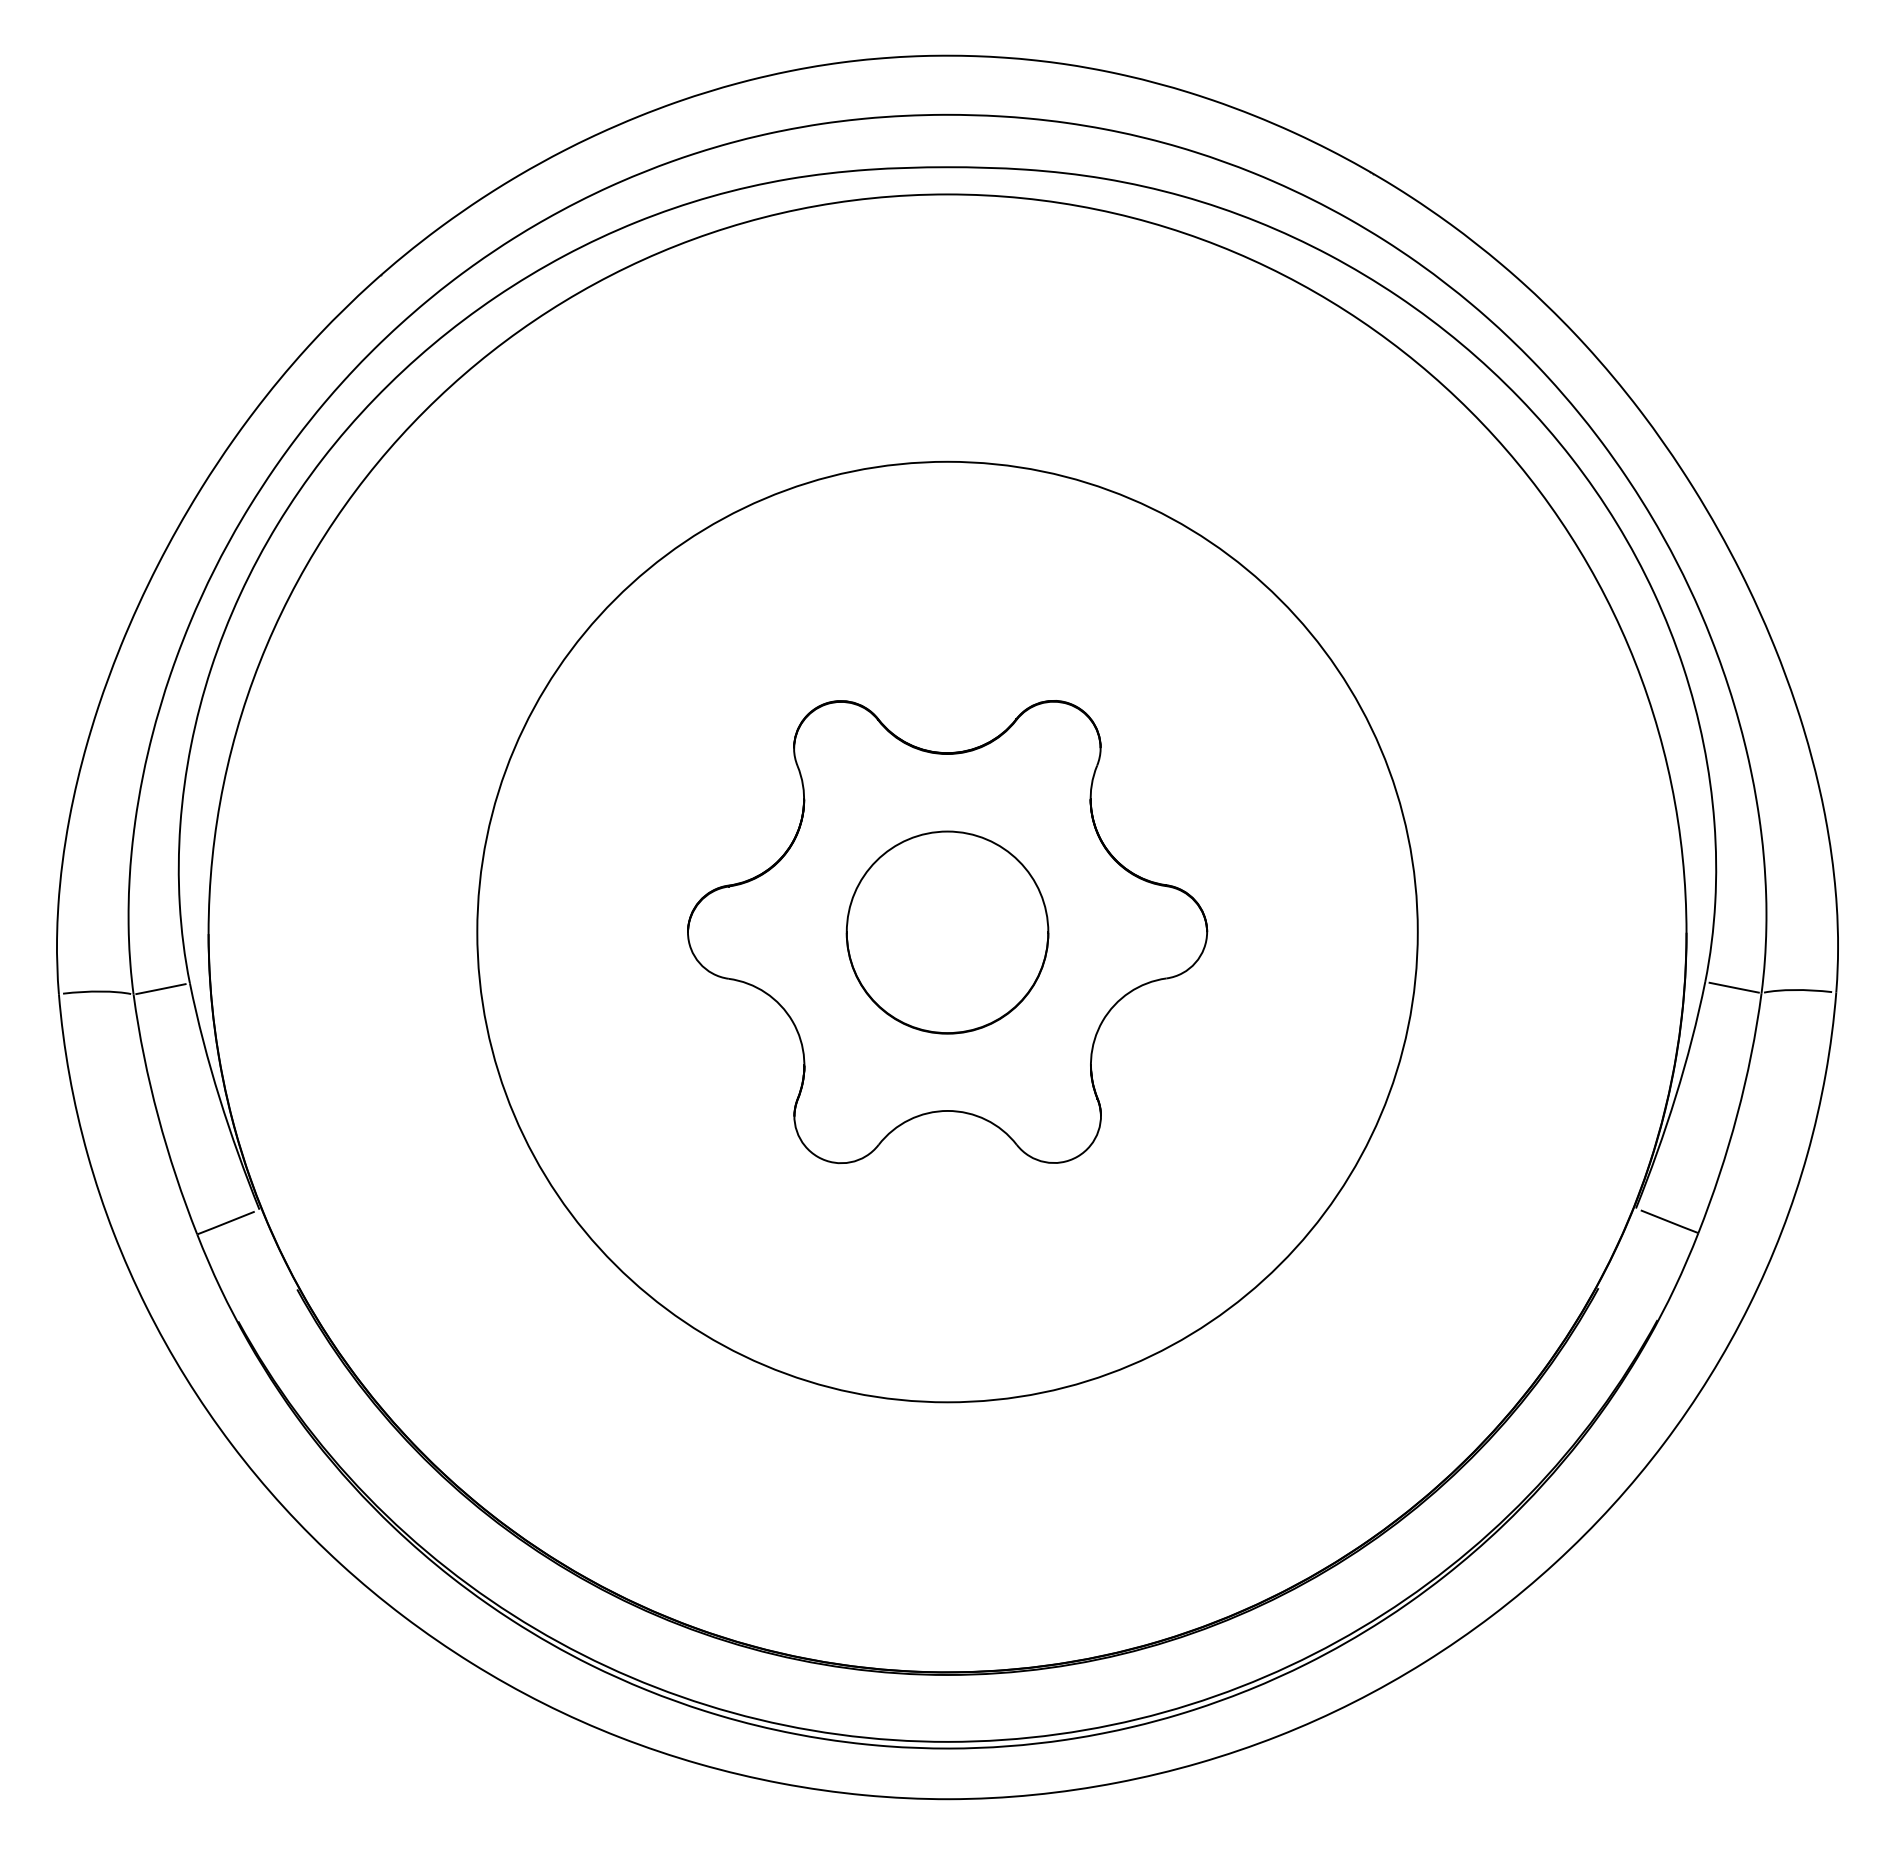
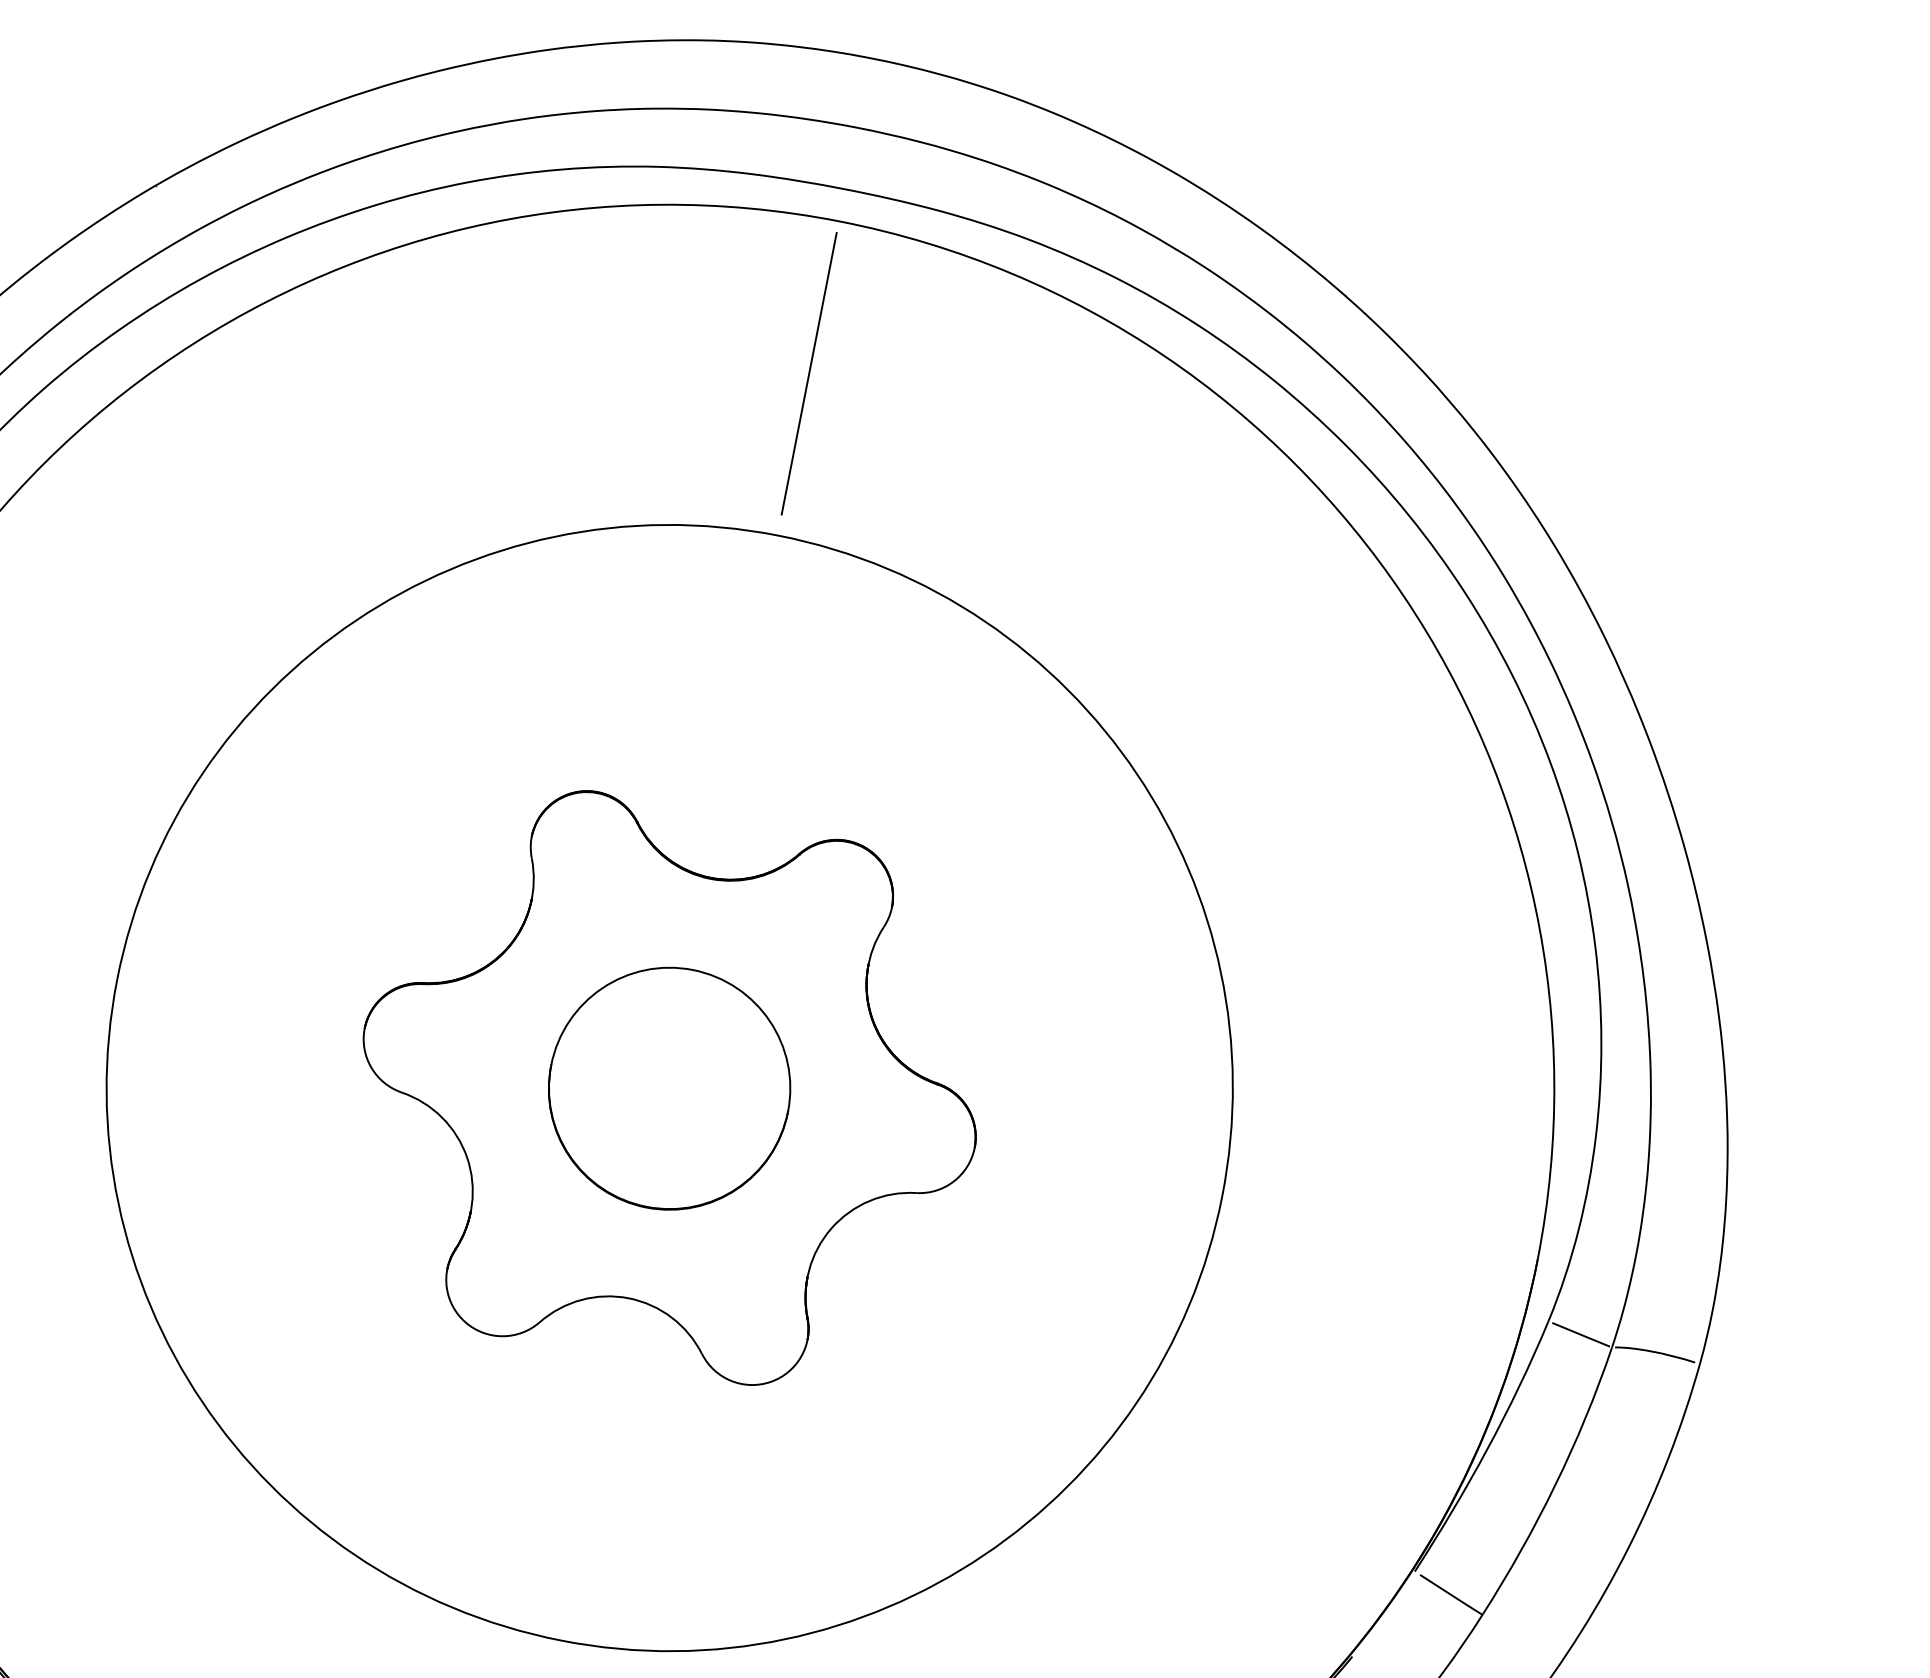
line: (946, 323) -> (808, 372), added

